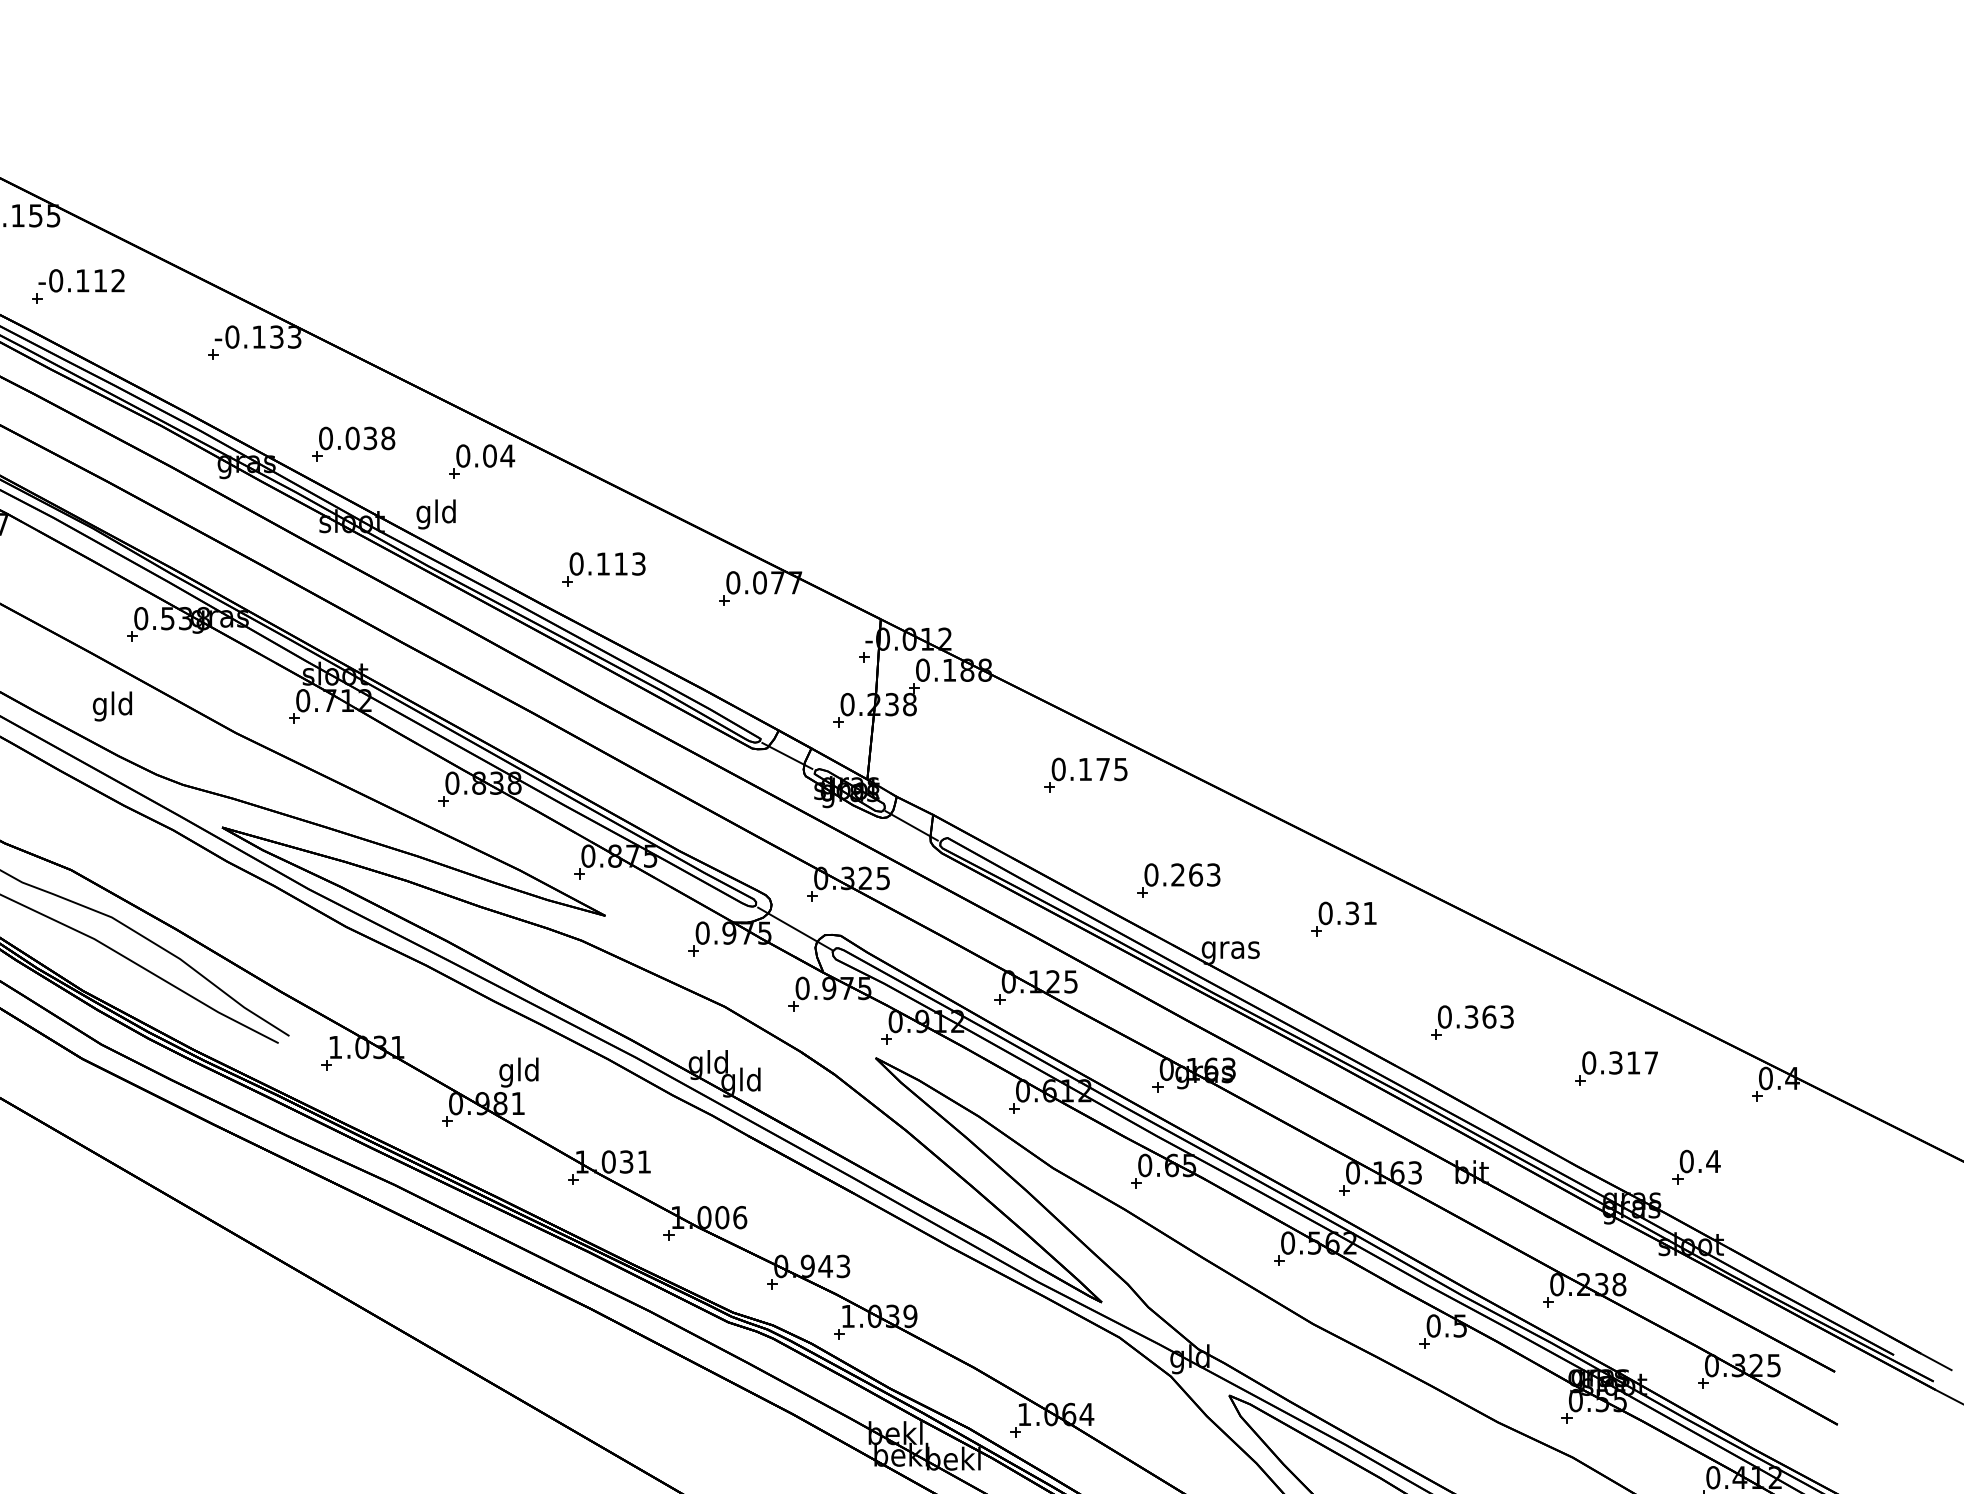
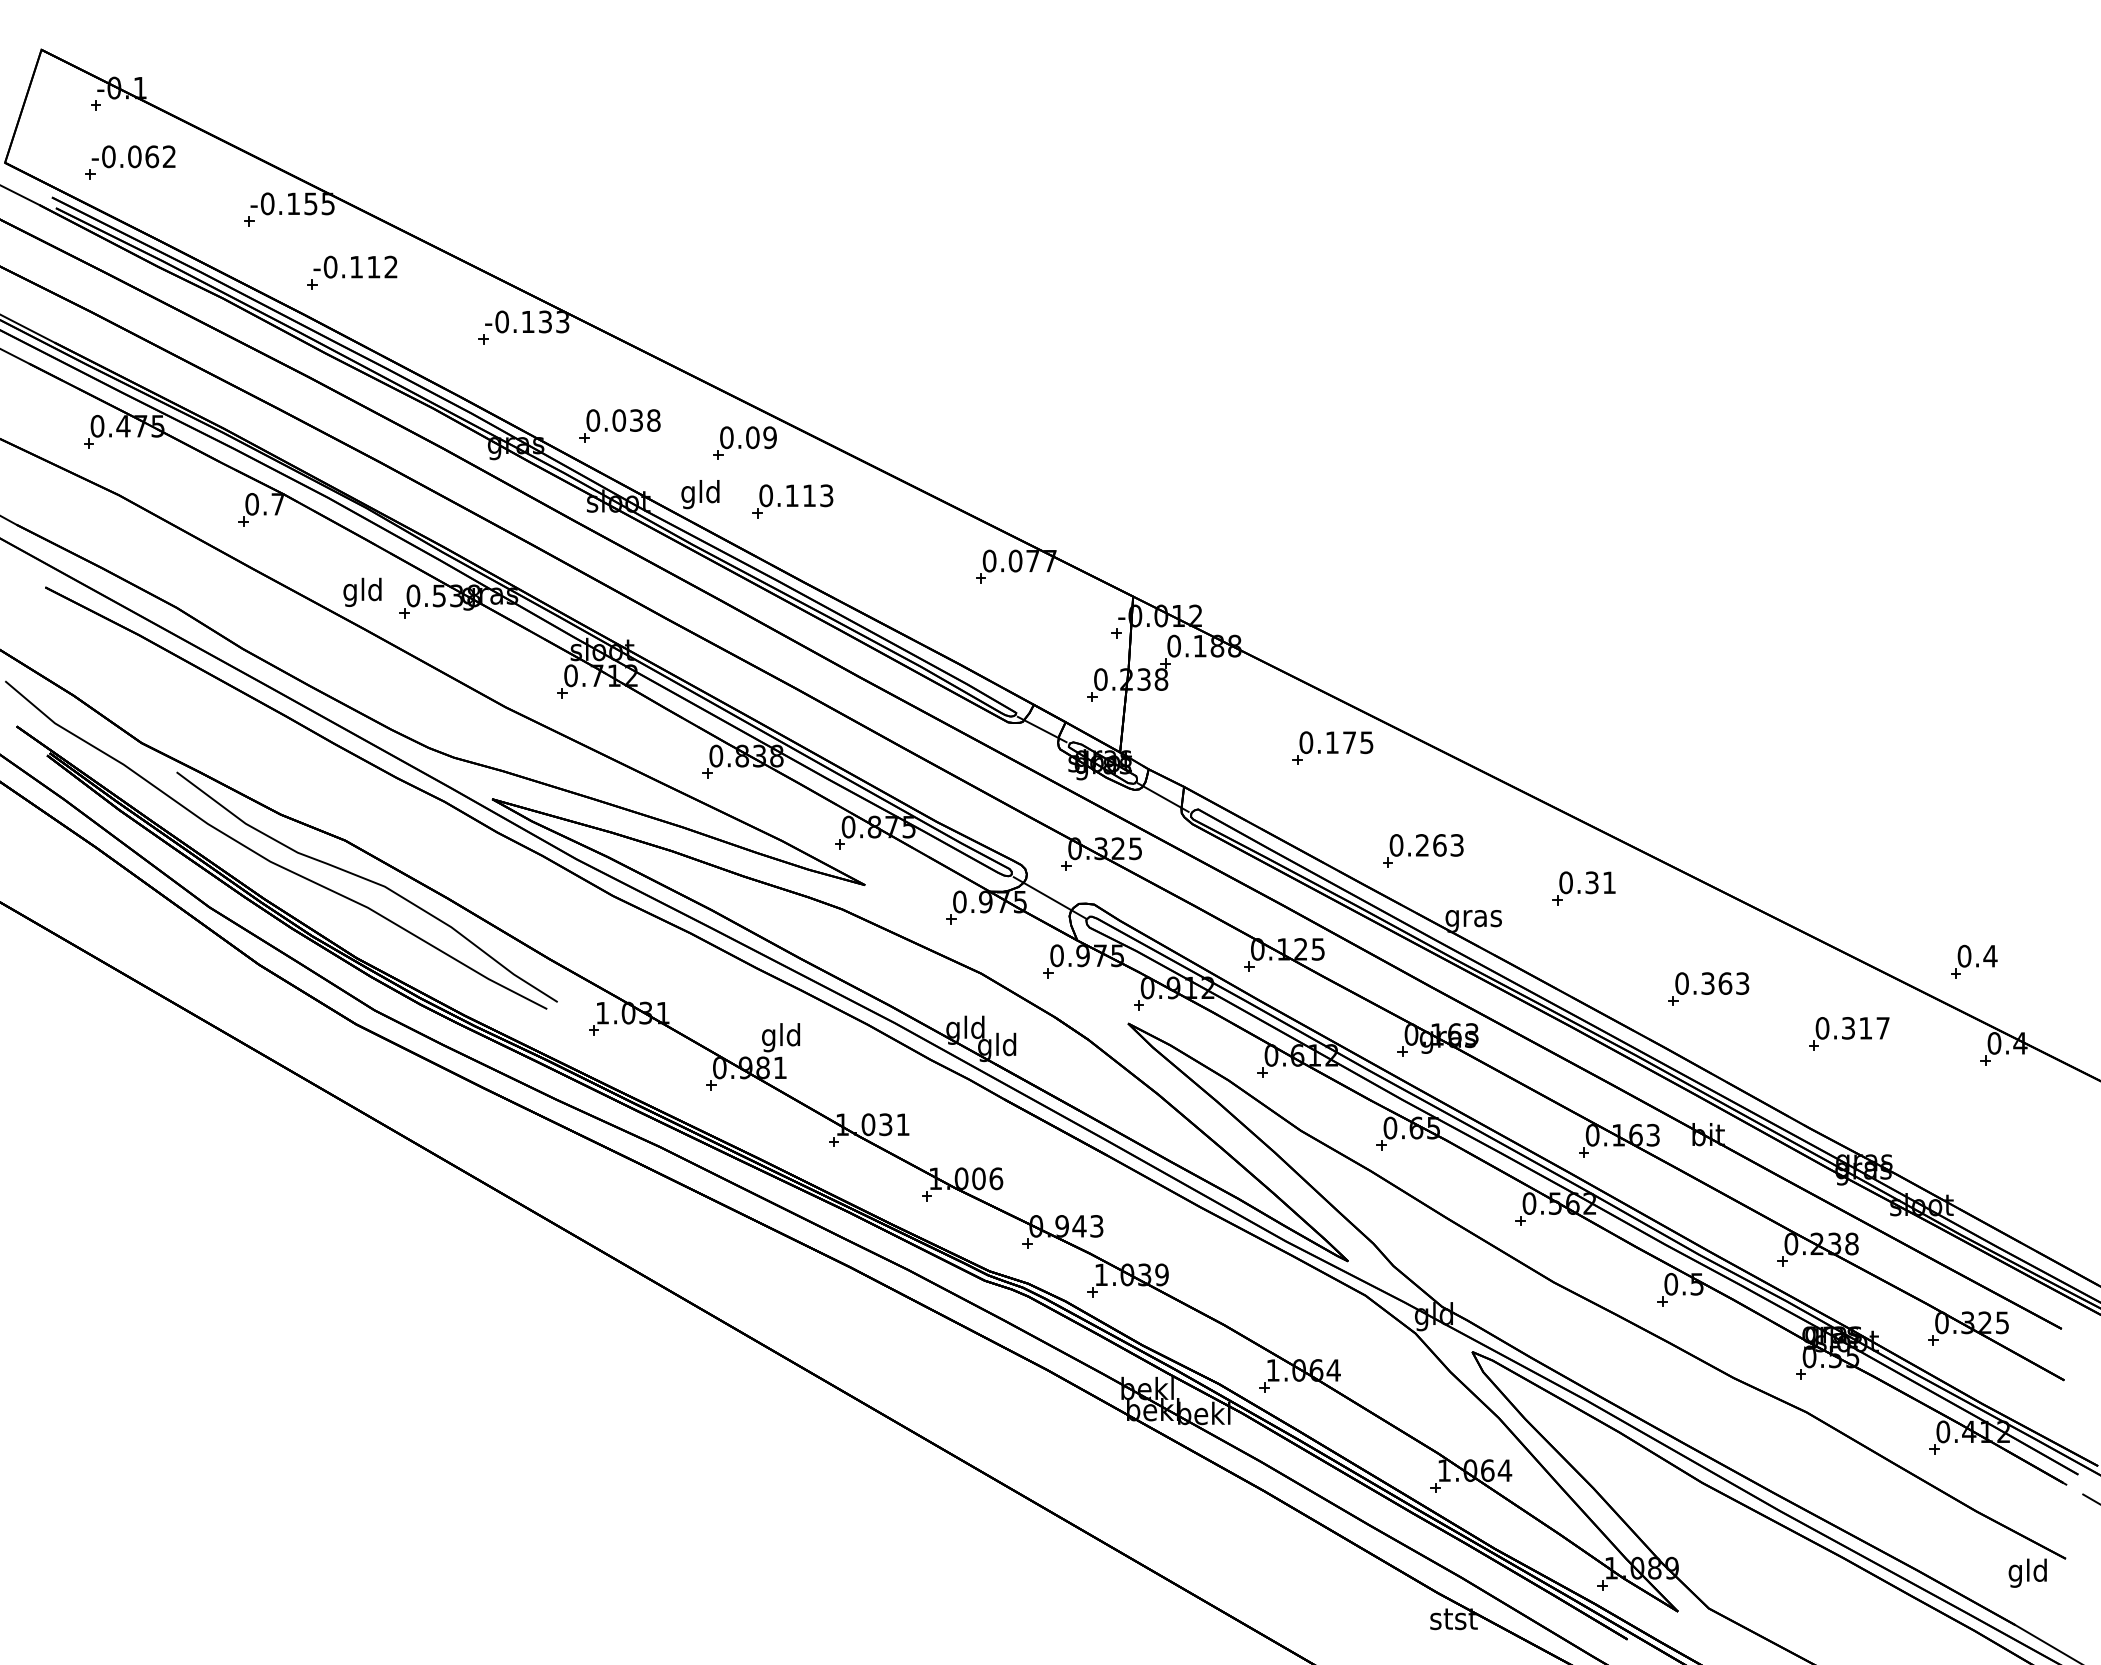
text: (507, 455) -> (769, 437), 0.04 -> 0.09
part: (603, 569) -> (792, 501), moved
text: (112, 705) -> (362, 591), moved
part: (1697, 1166) -> (1974, 961), moved

